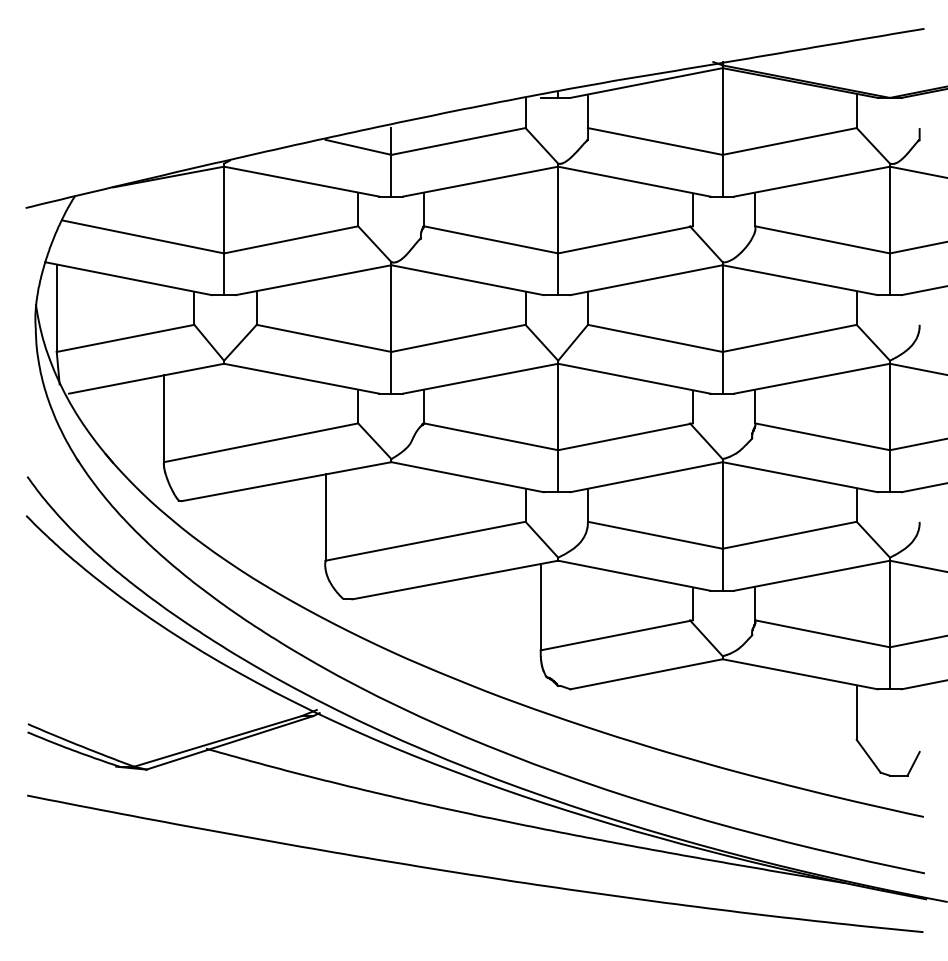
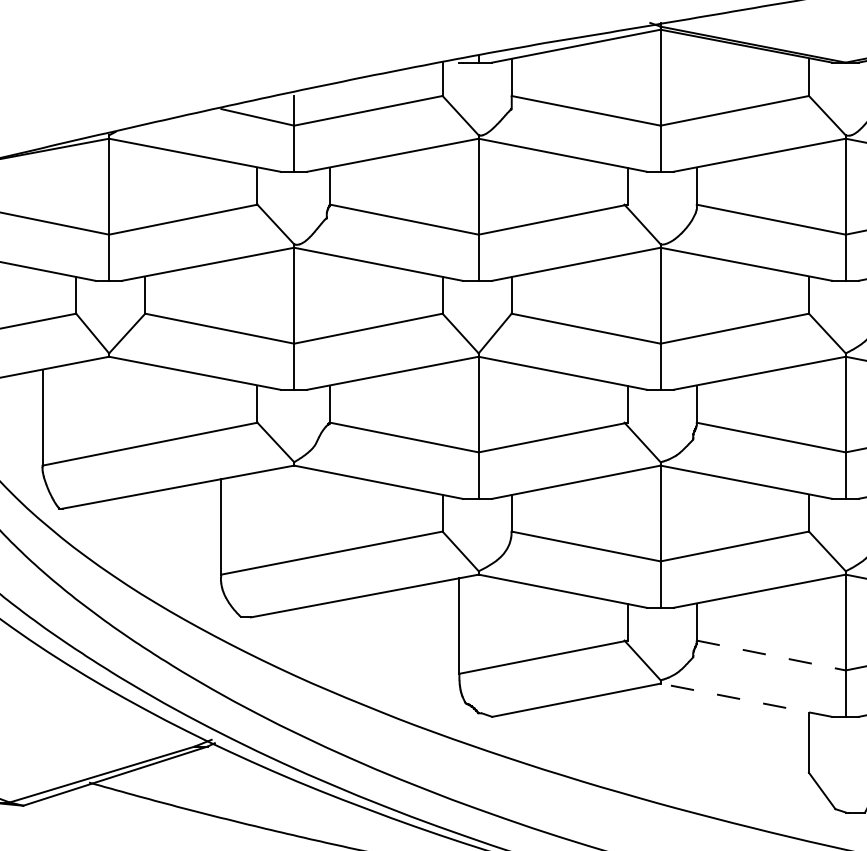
line: (822, 633) -> (771, 655), solid -> dashed
line: (800, 674) -> (746, 700), solid -> dashed

